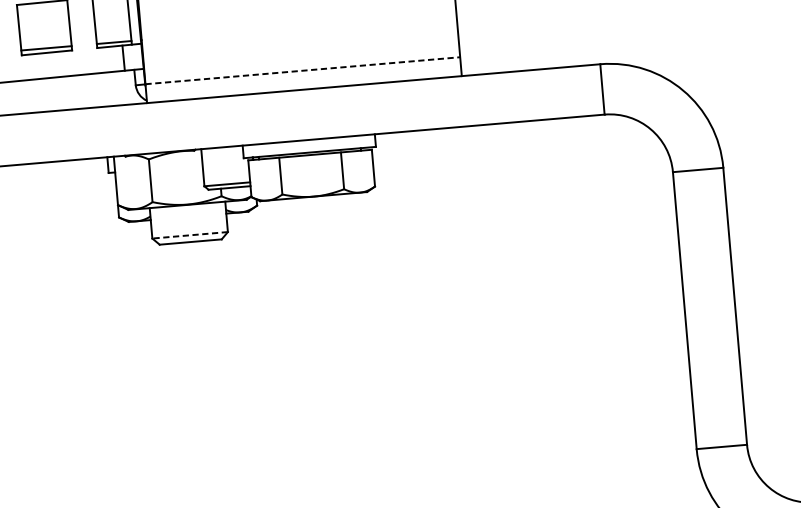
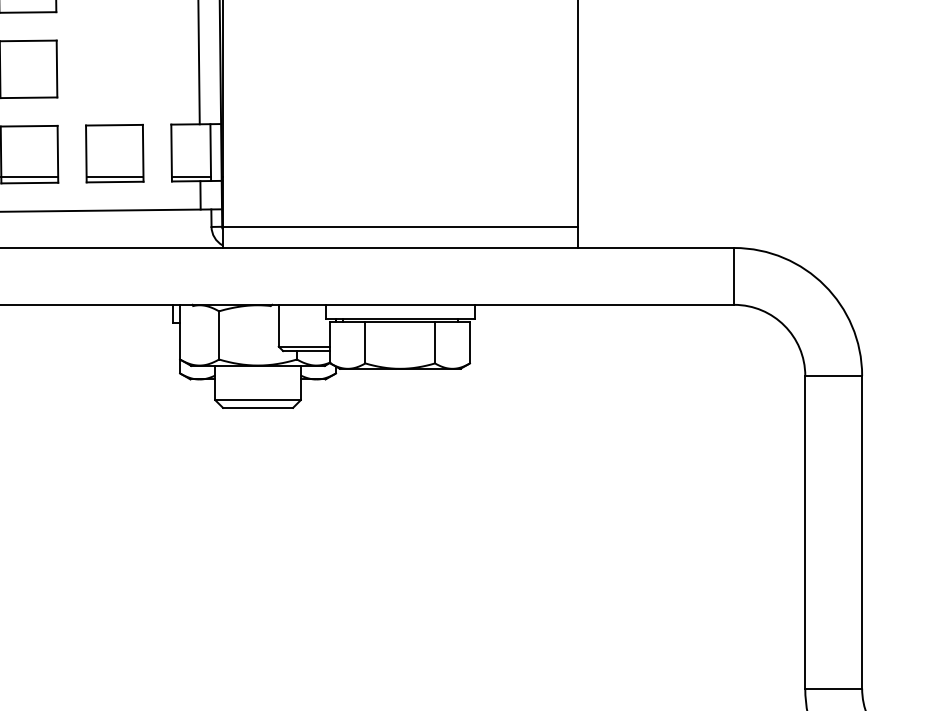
line: (303, 70) -> (400, 226), dashed -> solid
line: (190, 235) -> (258, 400), dashed -> solid

